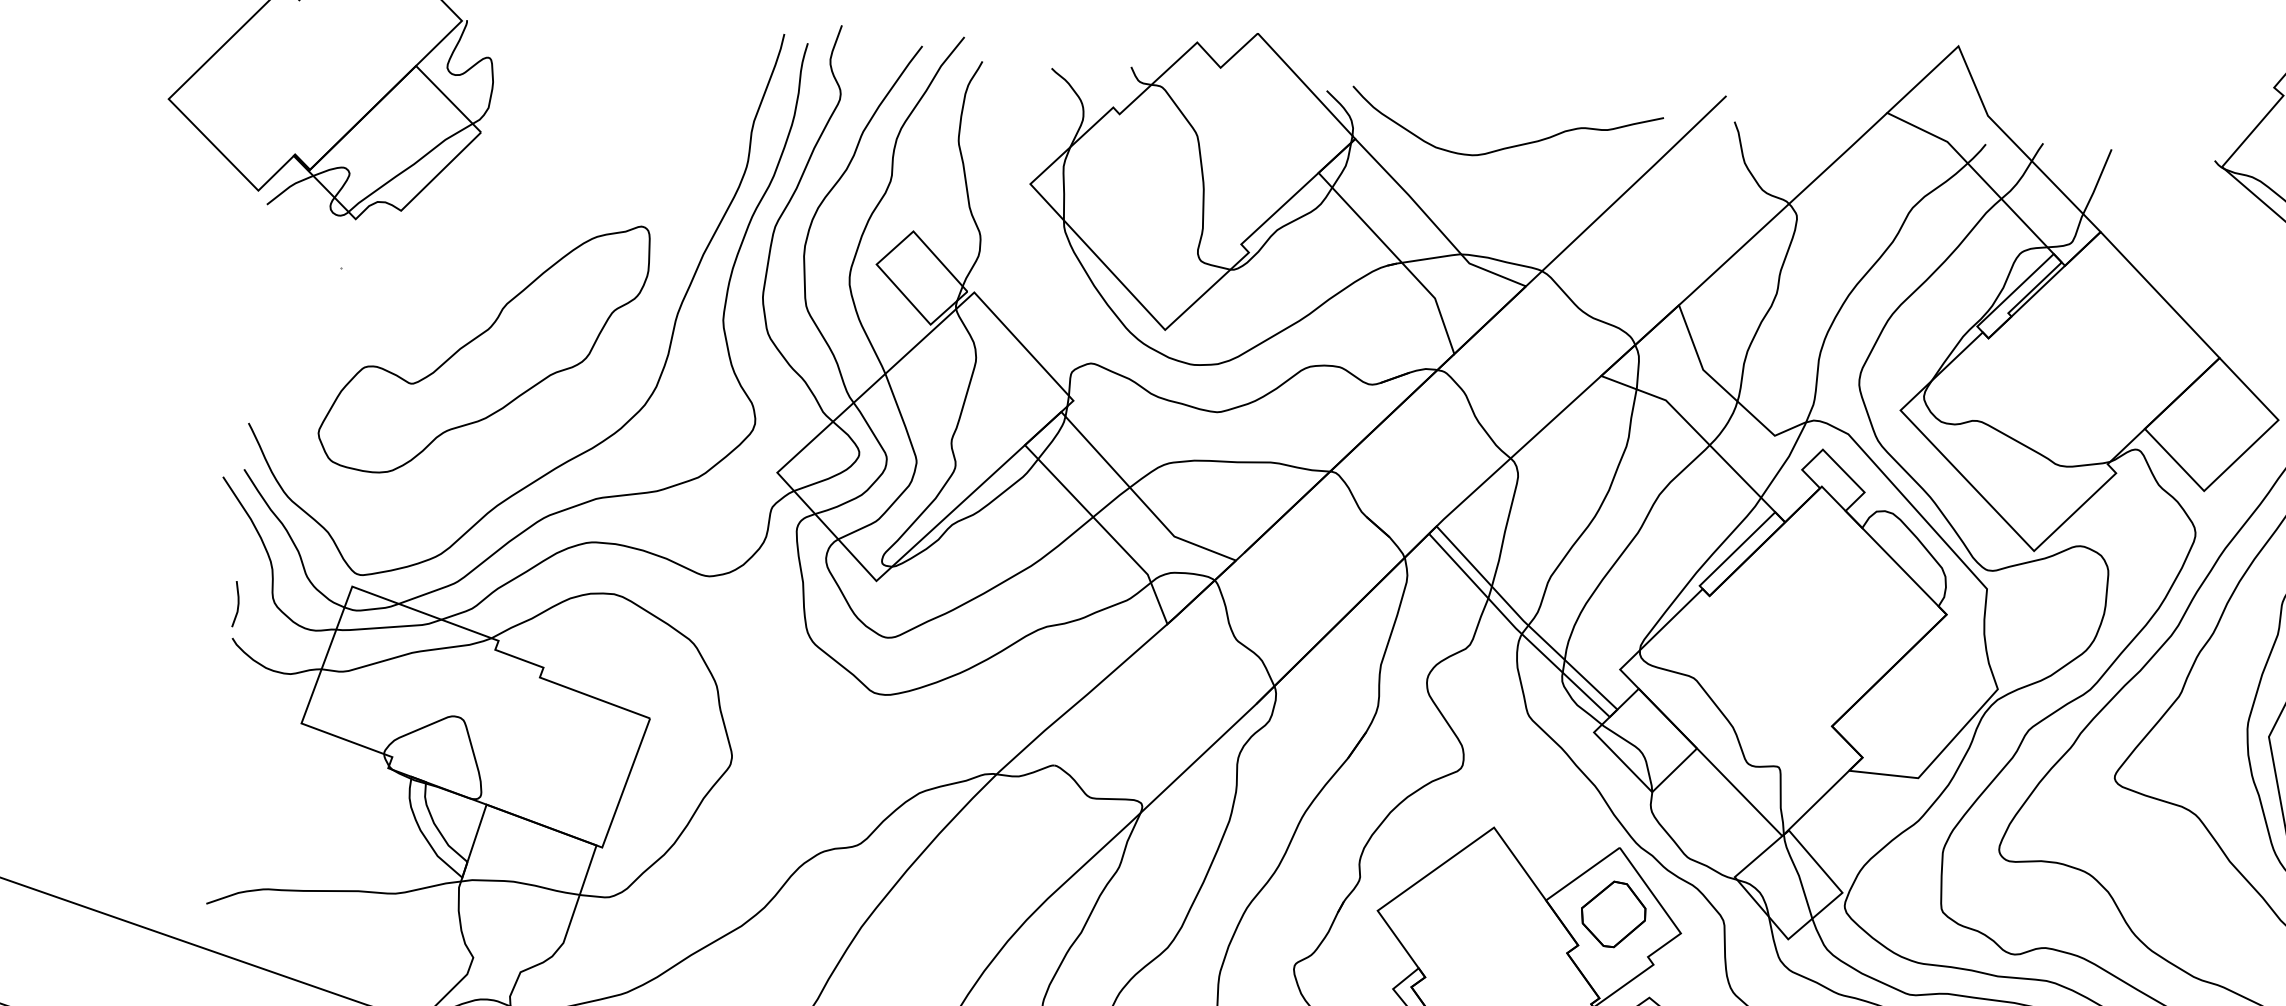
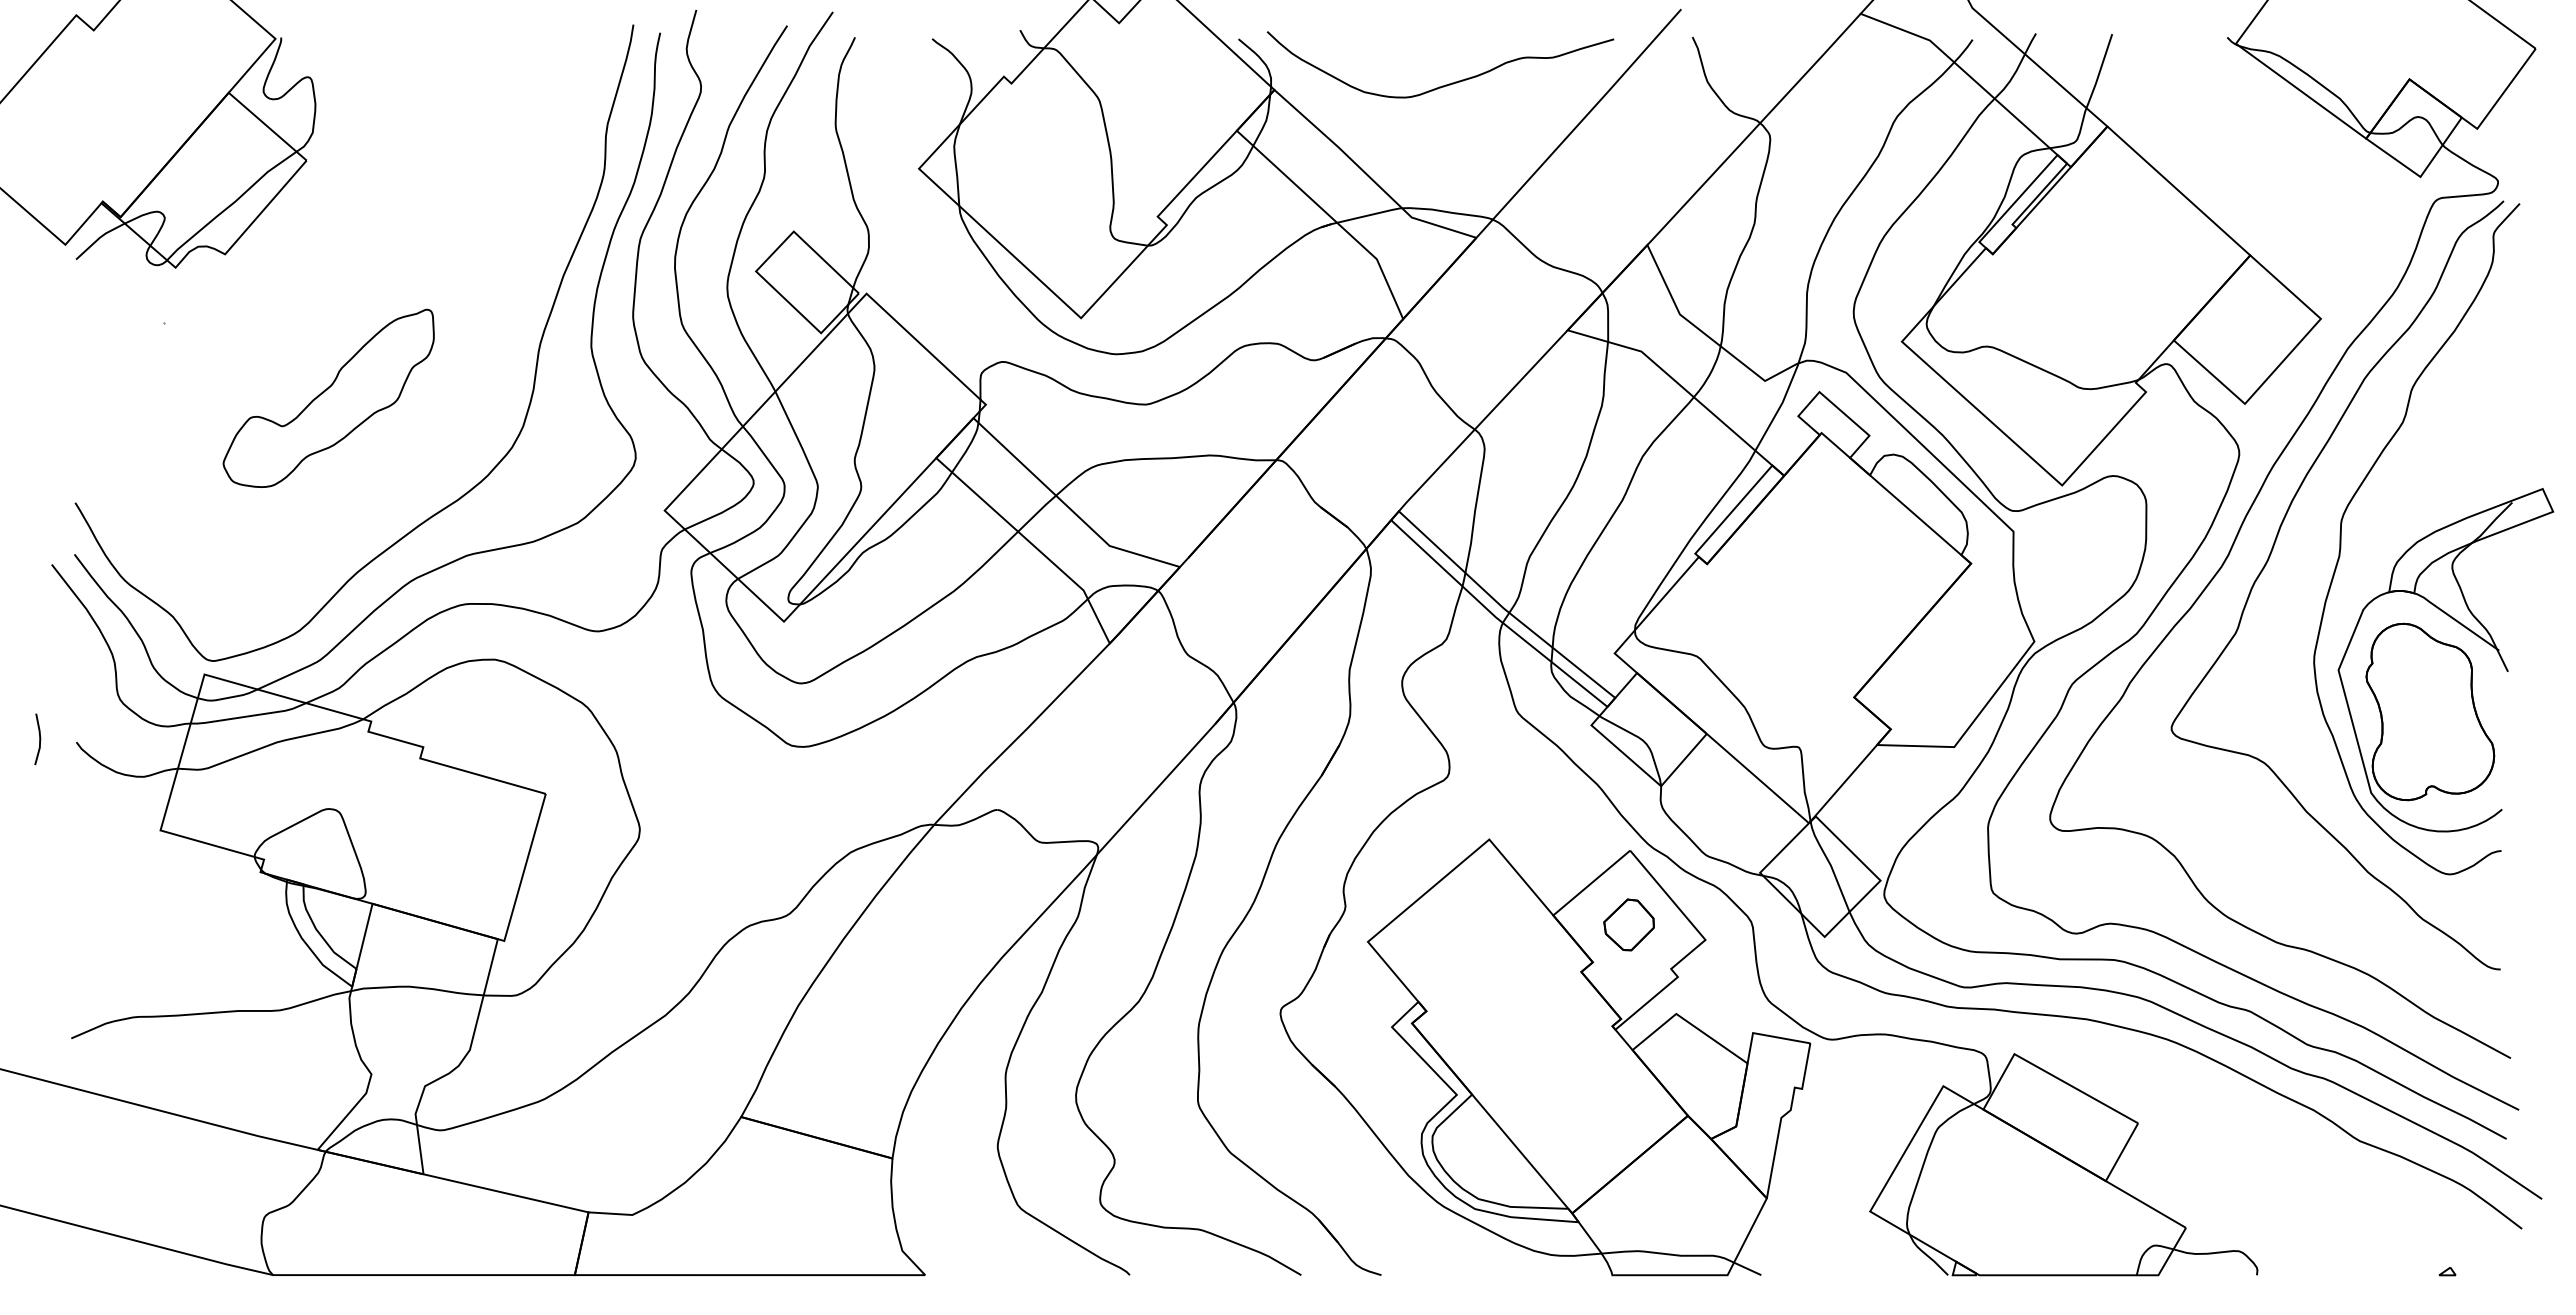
part: (483, 347) -> (328, 398), size x0.6
line: (237, 604) -> (39, 739), moved
part: (1612, 913) -> (1628, 924), size x0.7

